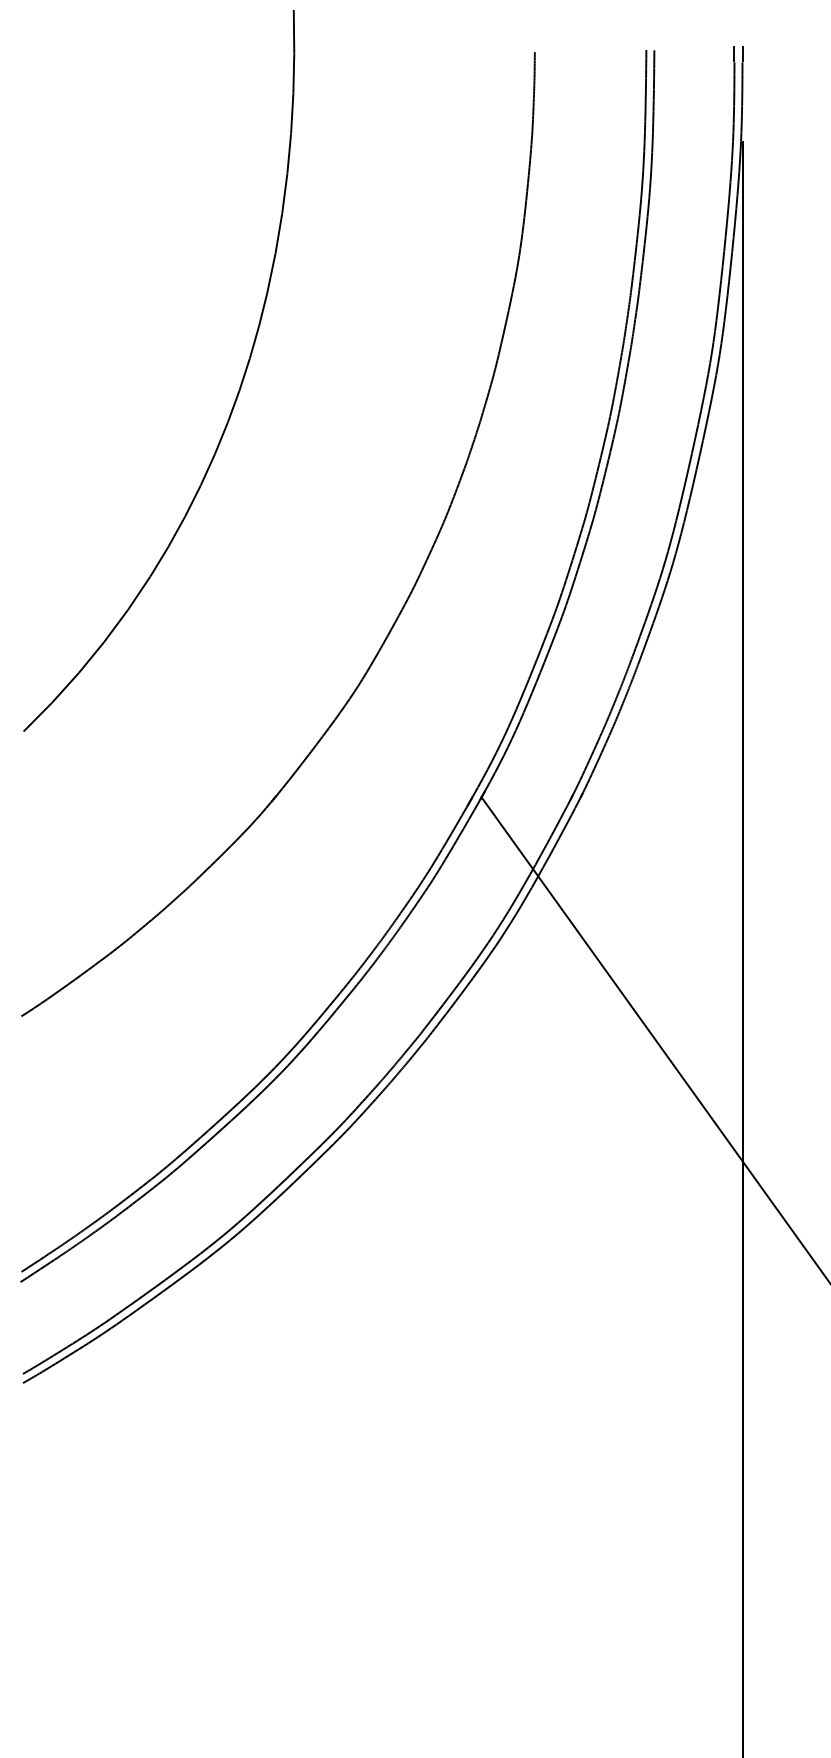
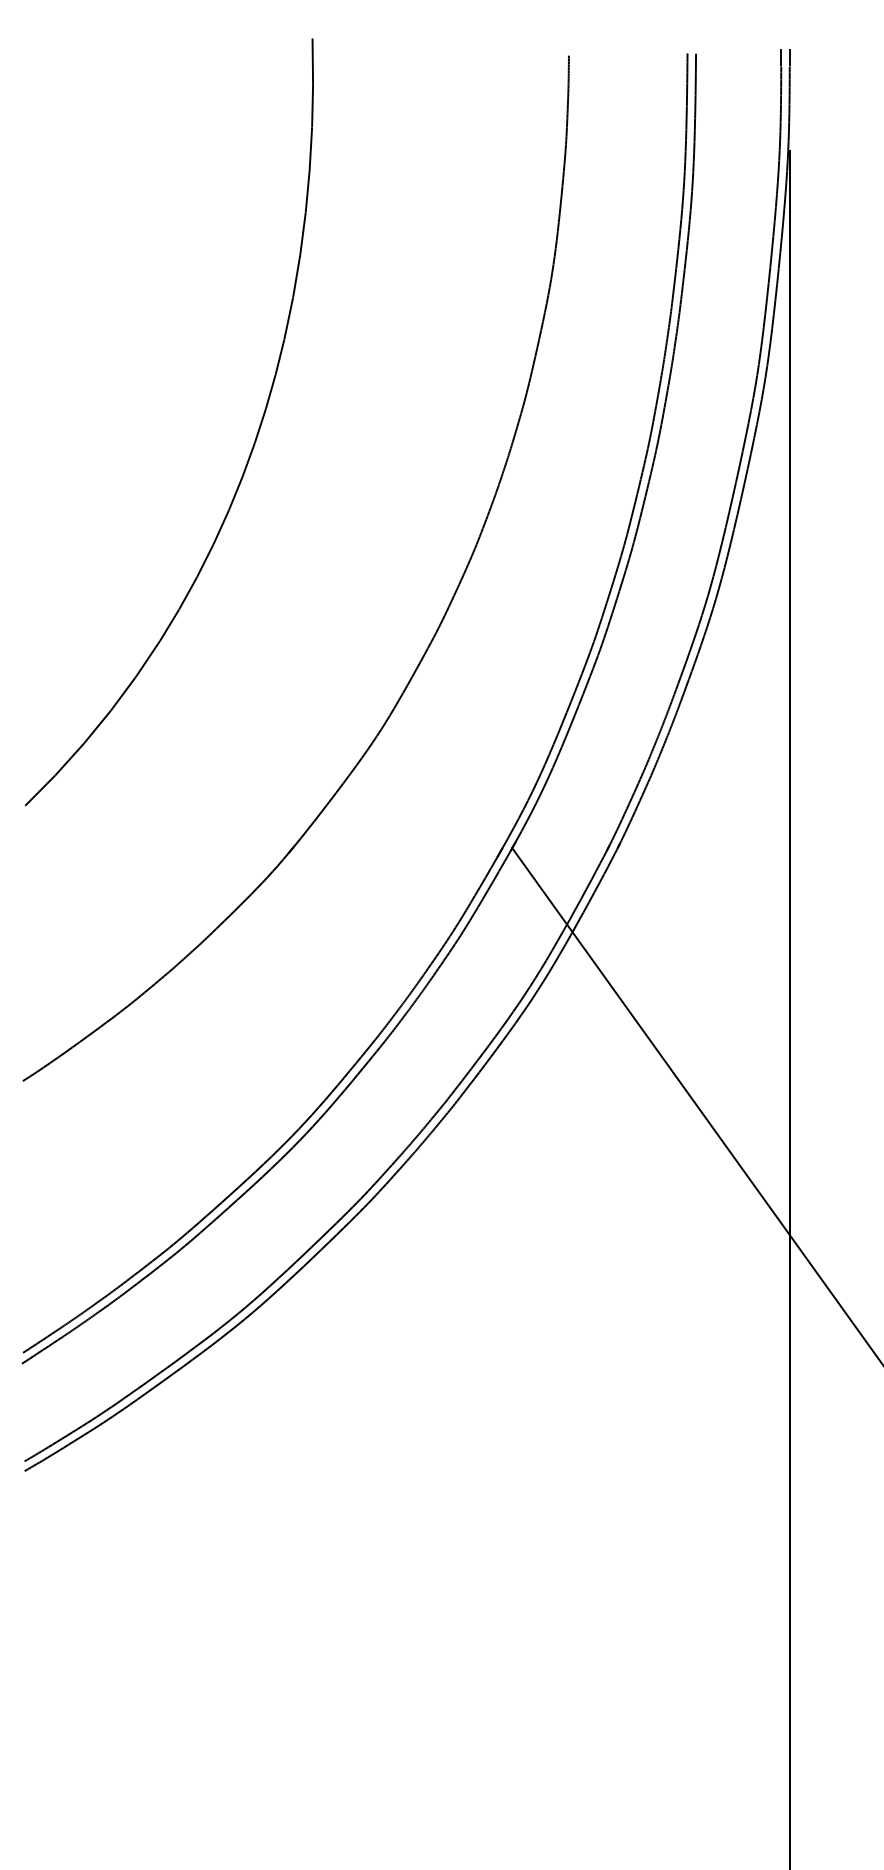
part: (234, 400) -> (249, 453), moved

